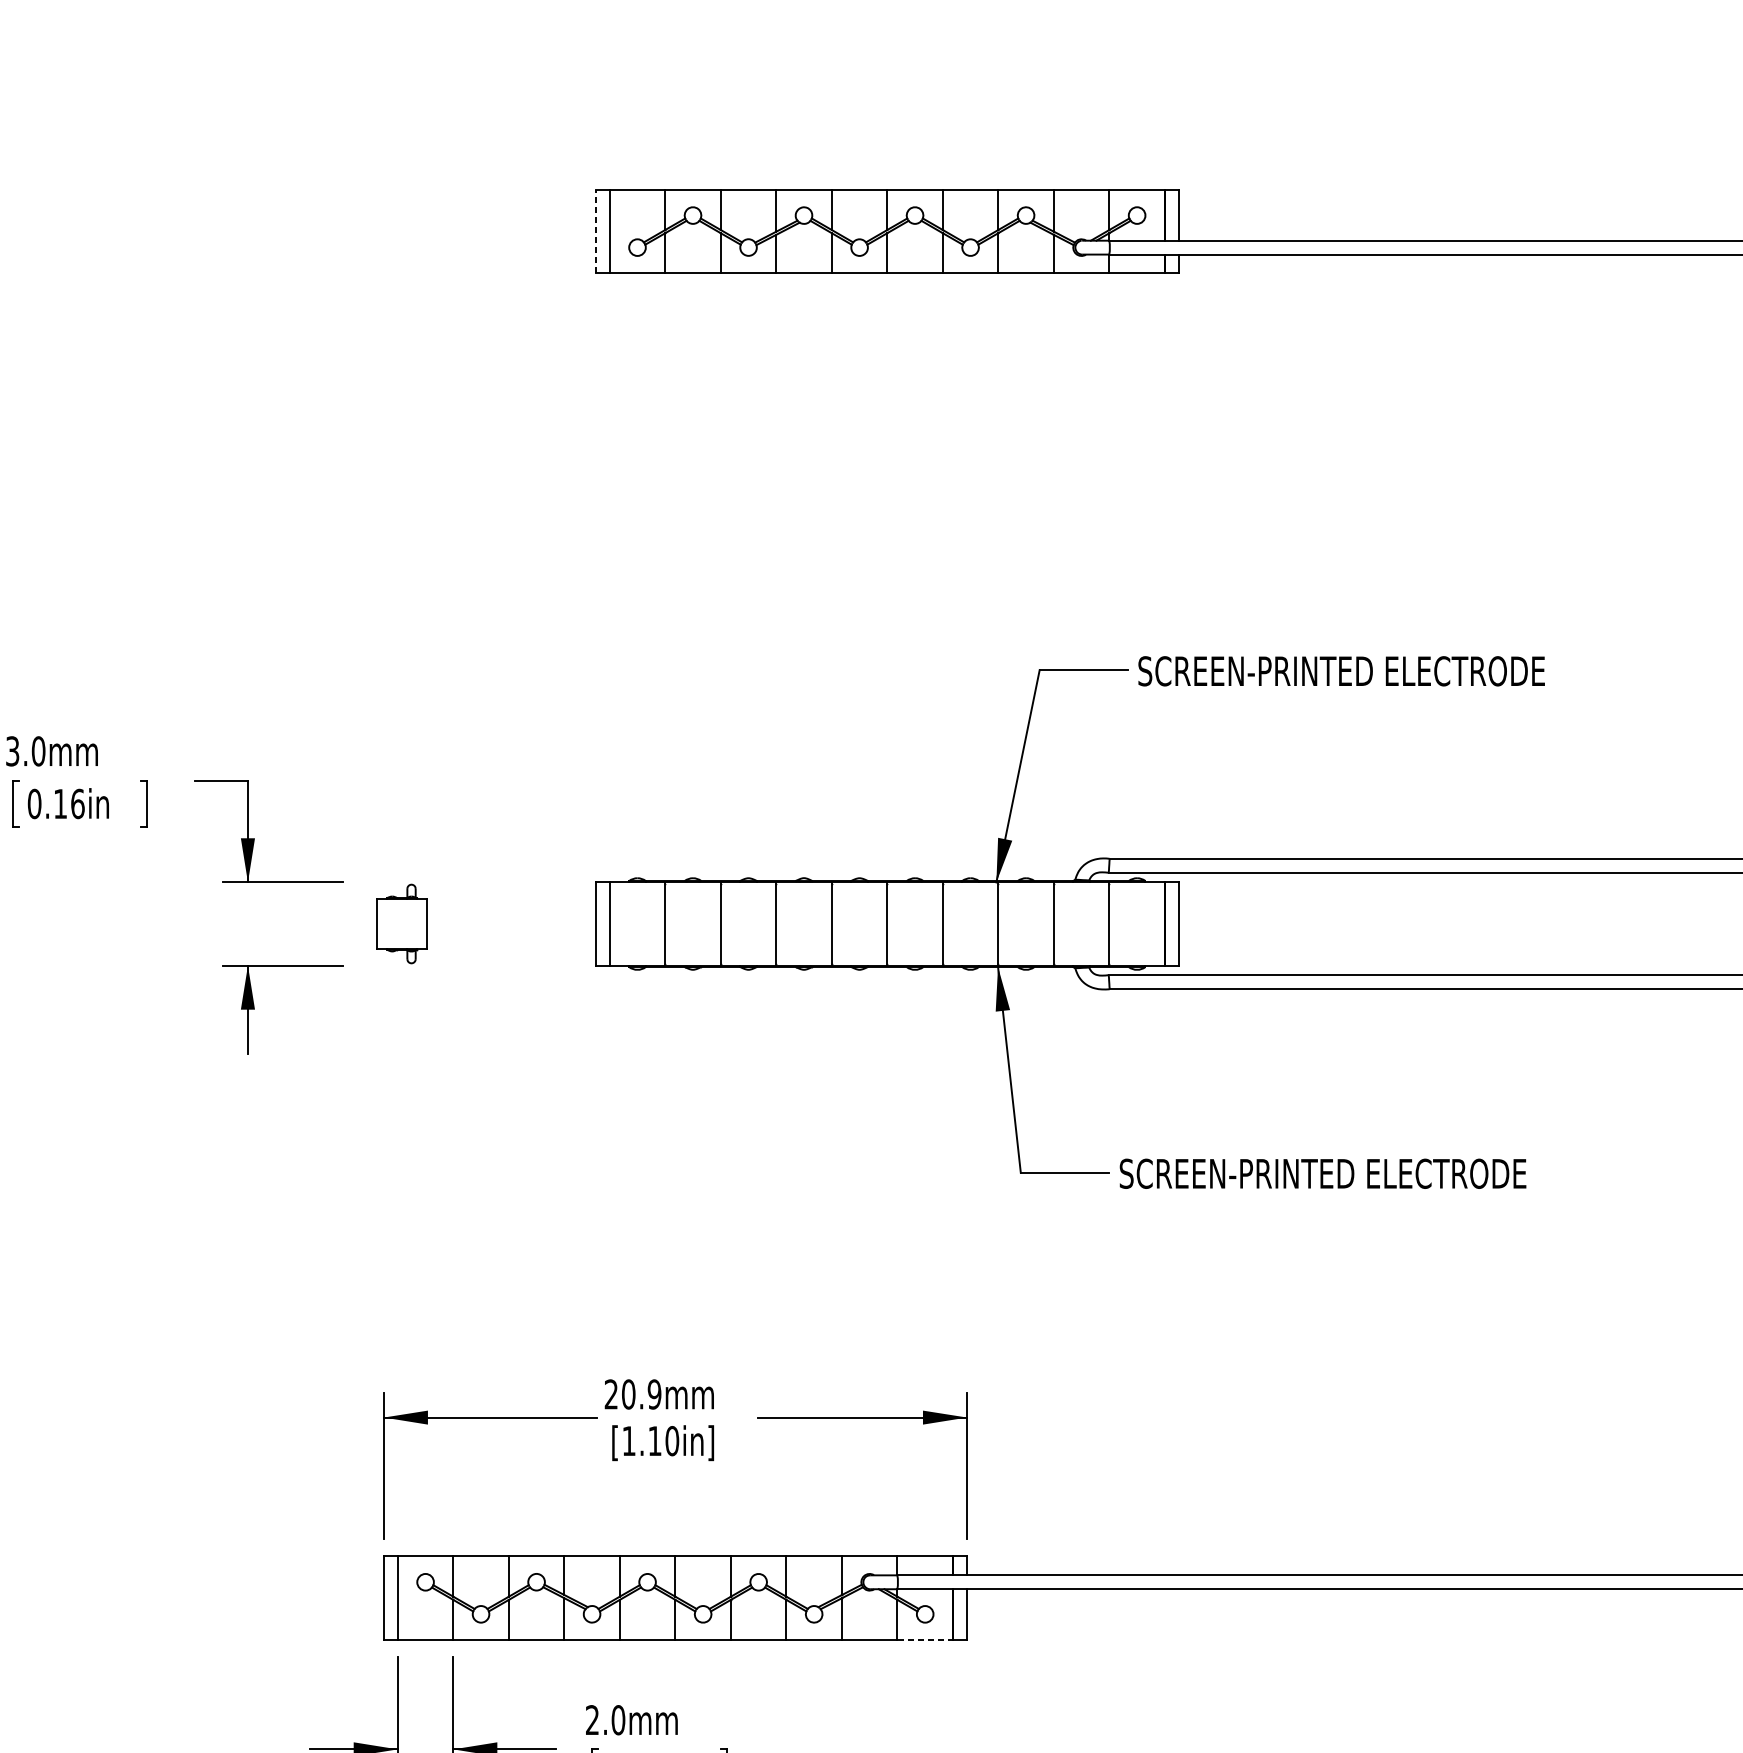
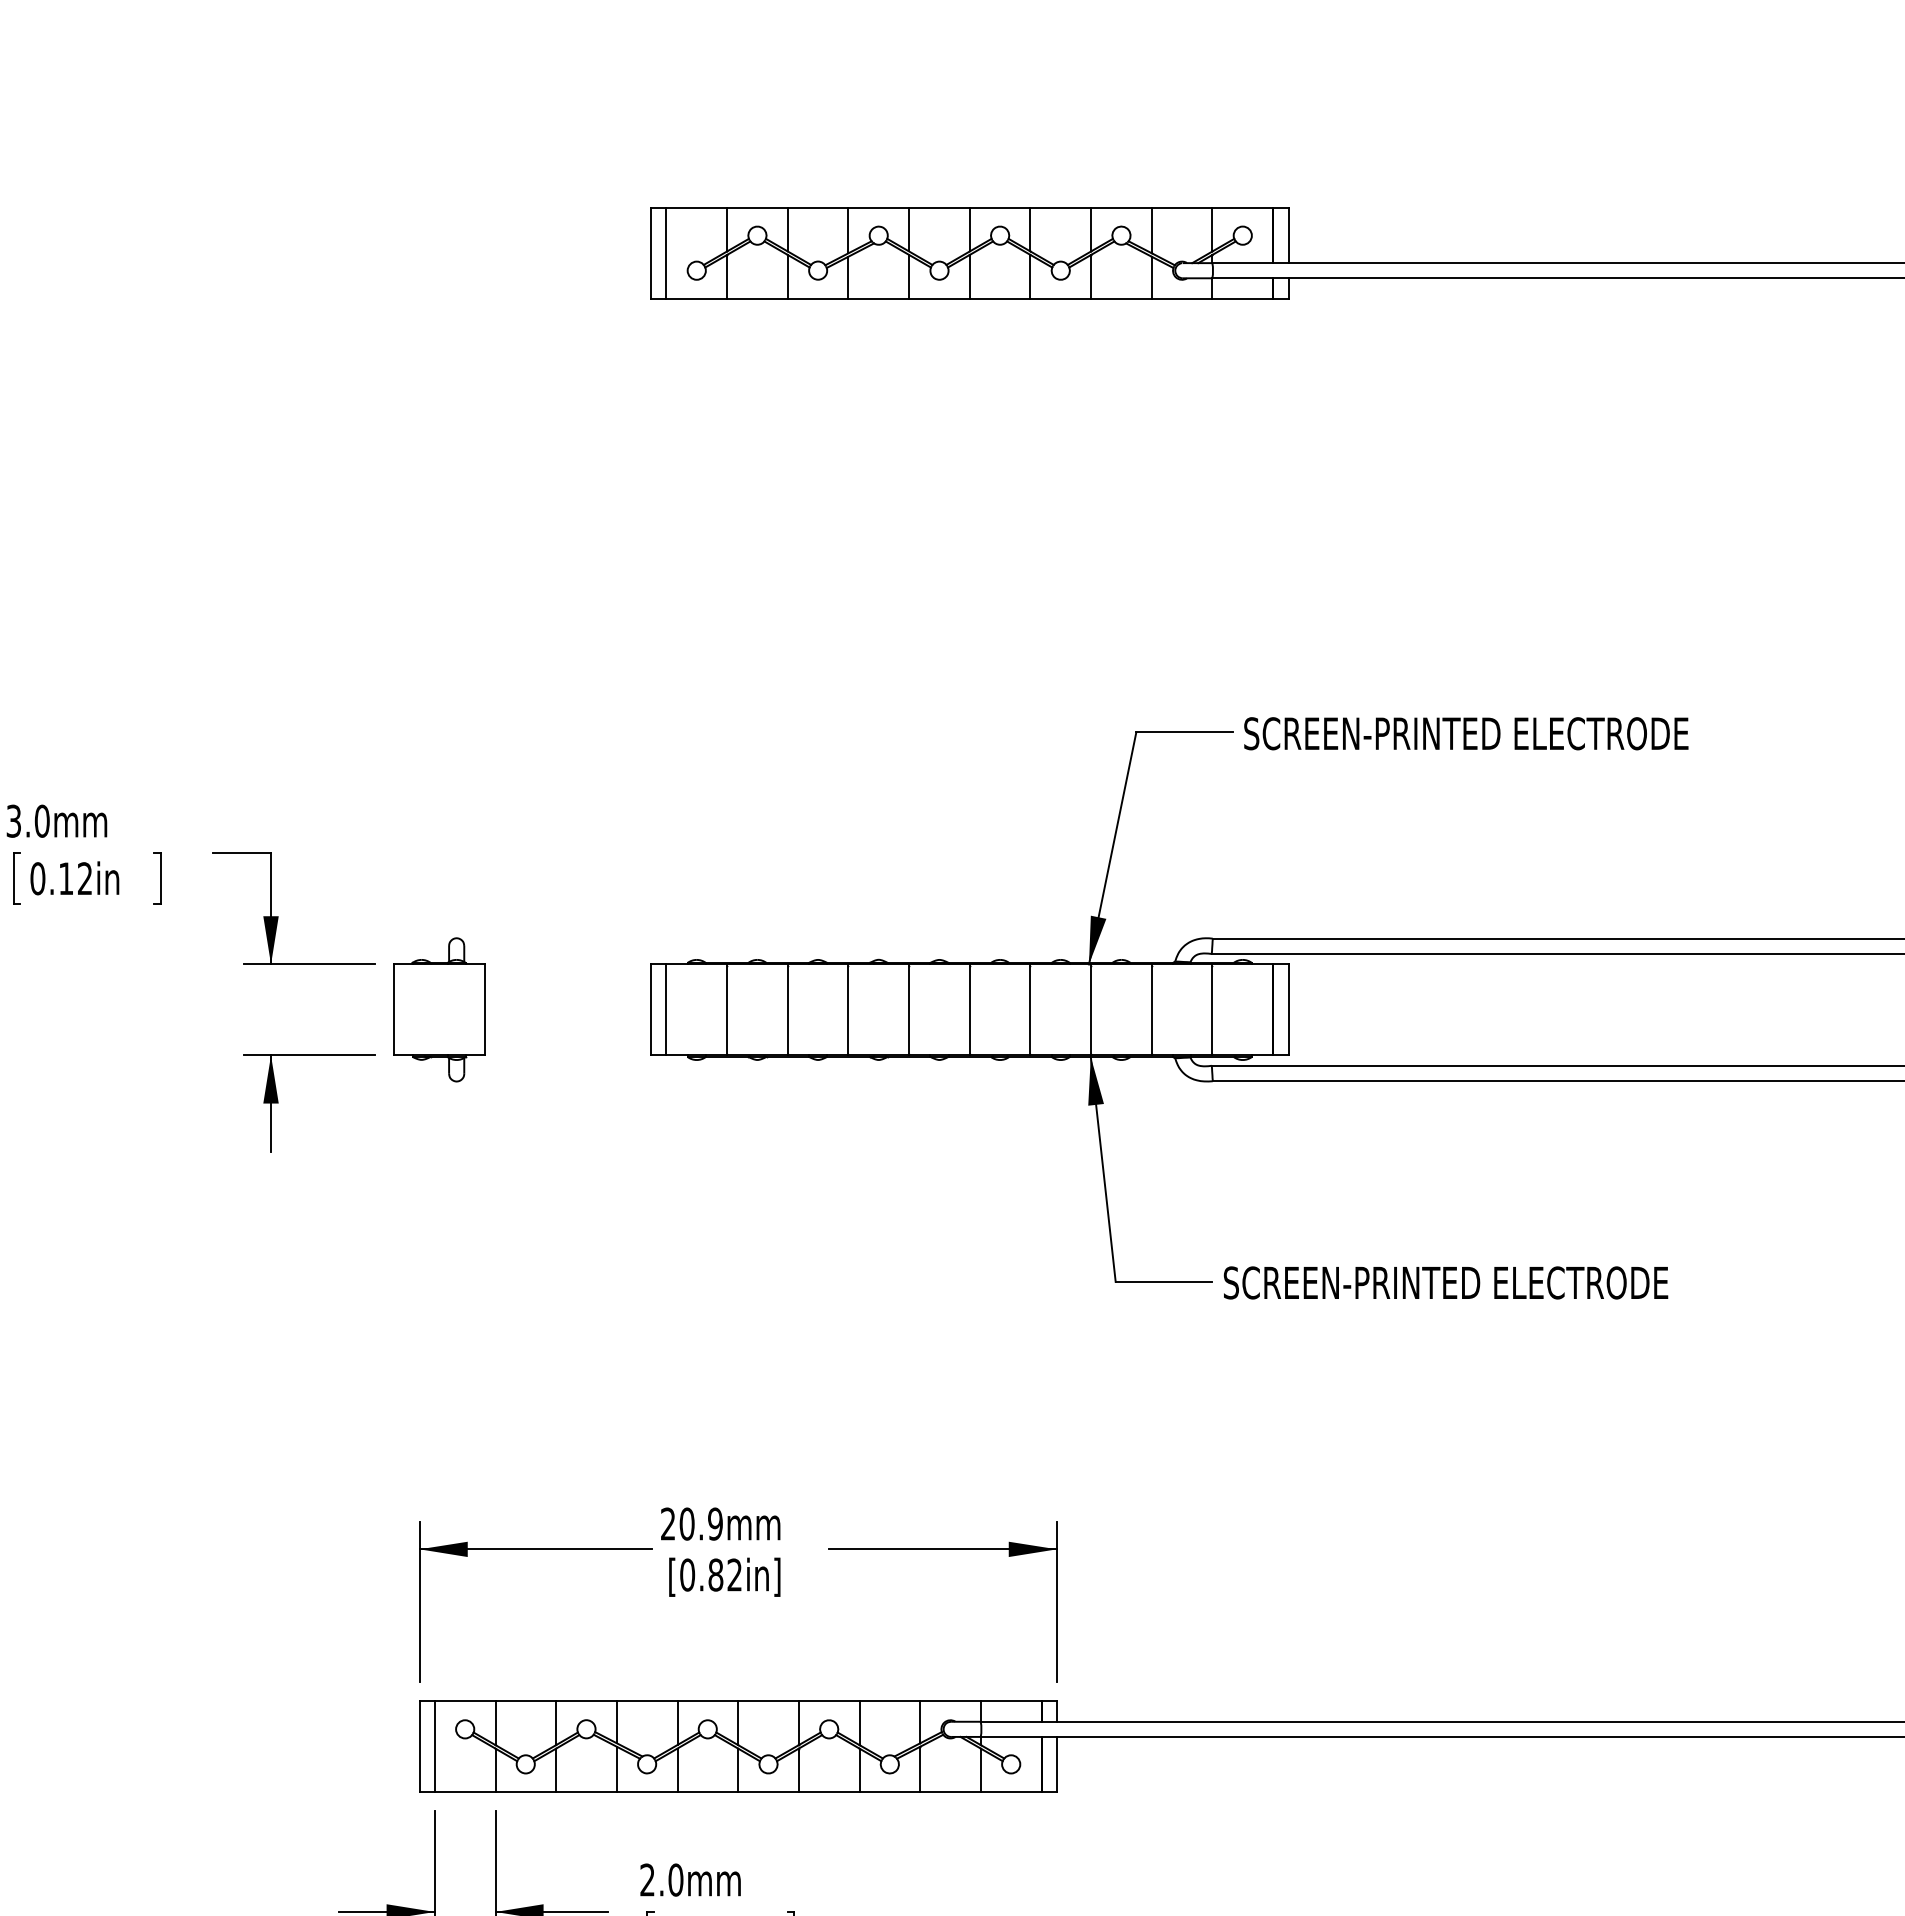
line: (596, 231) -> (651, 253), dashed -> solid
text: (77, 803) -> (84, 878), 0.16in -> 0.12in
part: (402, 923) -> (439, 1009), size x1.67
text: (650, 1440) -> (711, 1574), [1.10in] -> [0.82in]
line: (925, 1639) -> (1011, 1791), dashed -> solid

